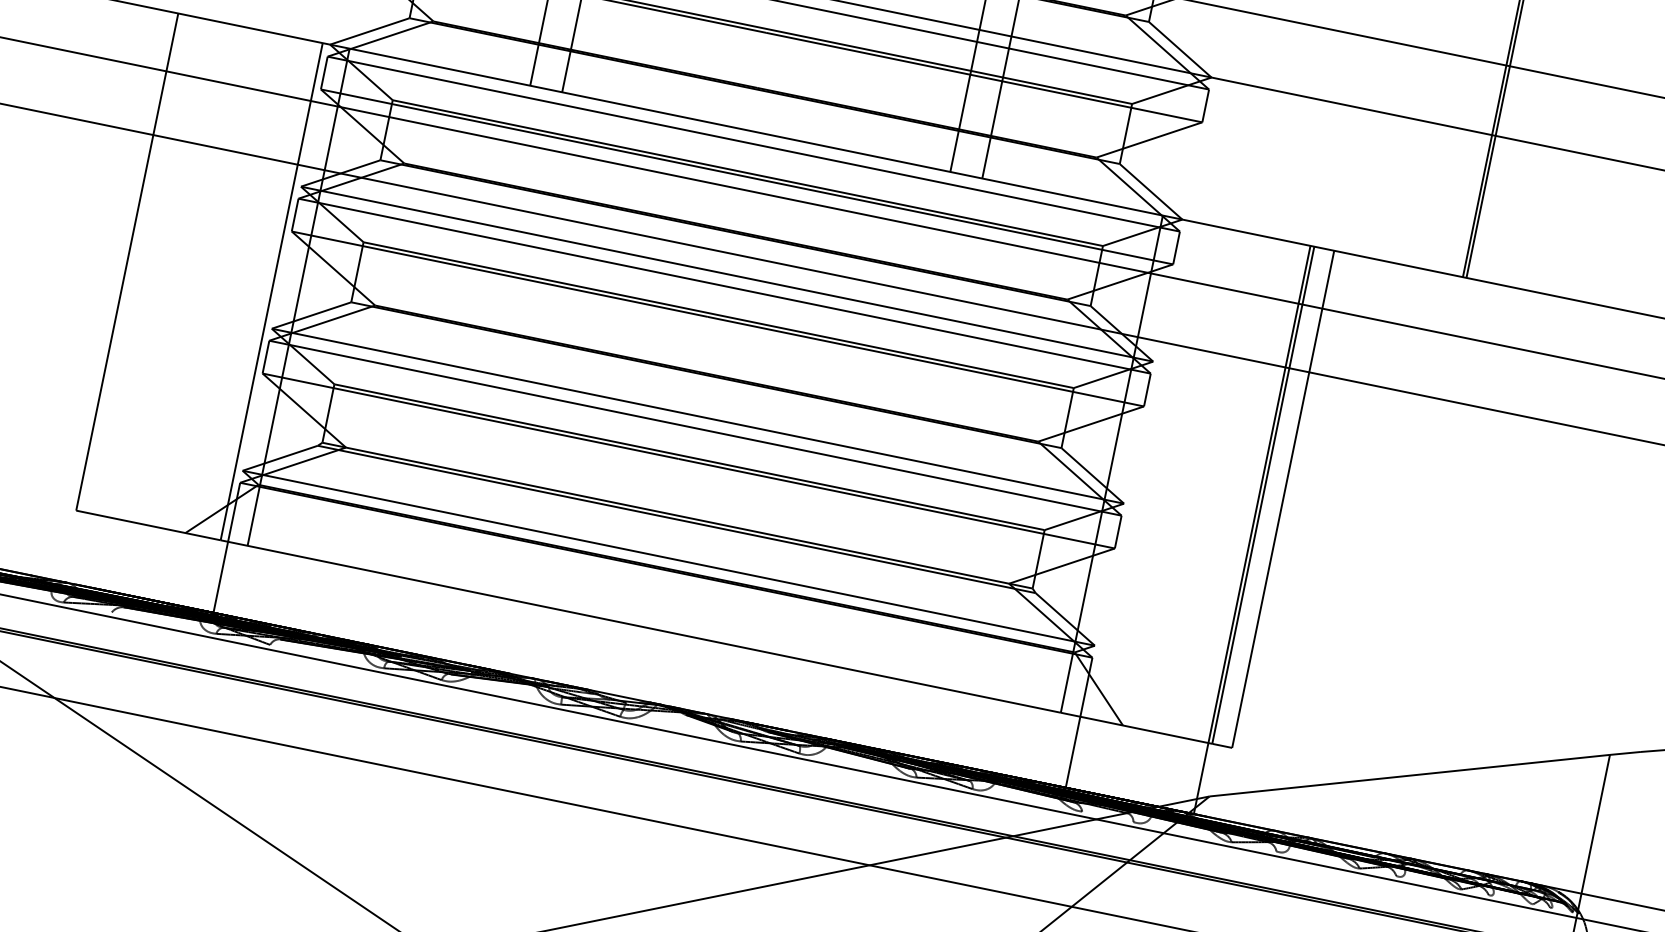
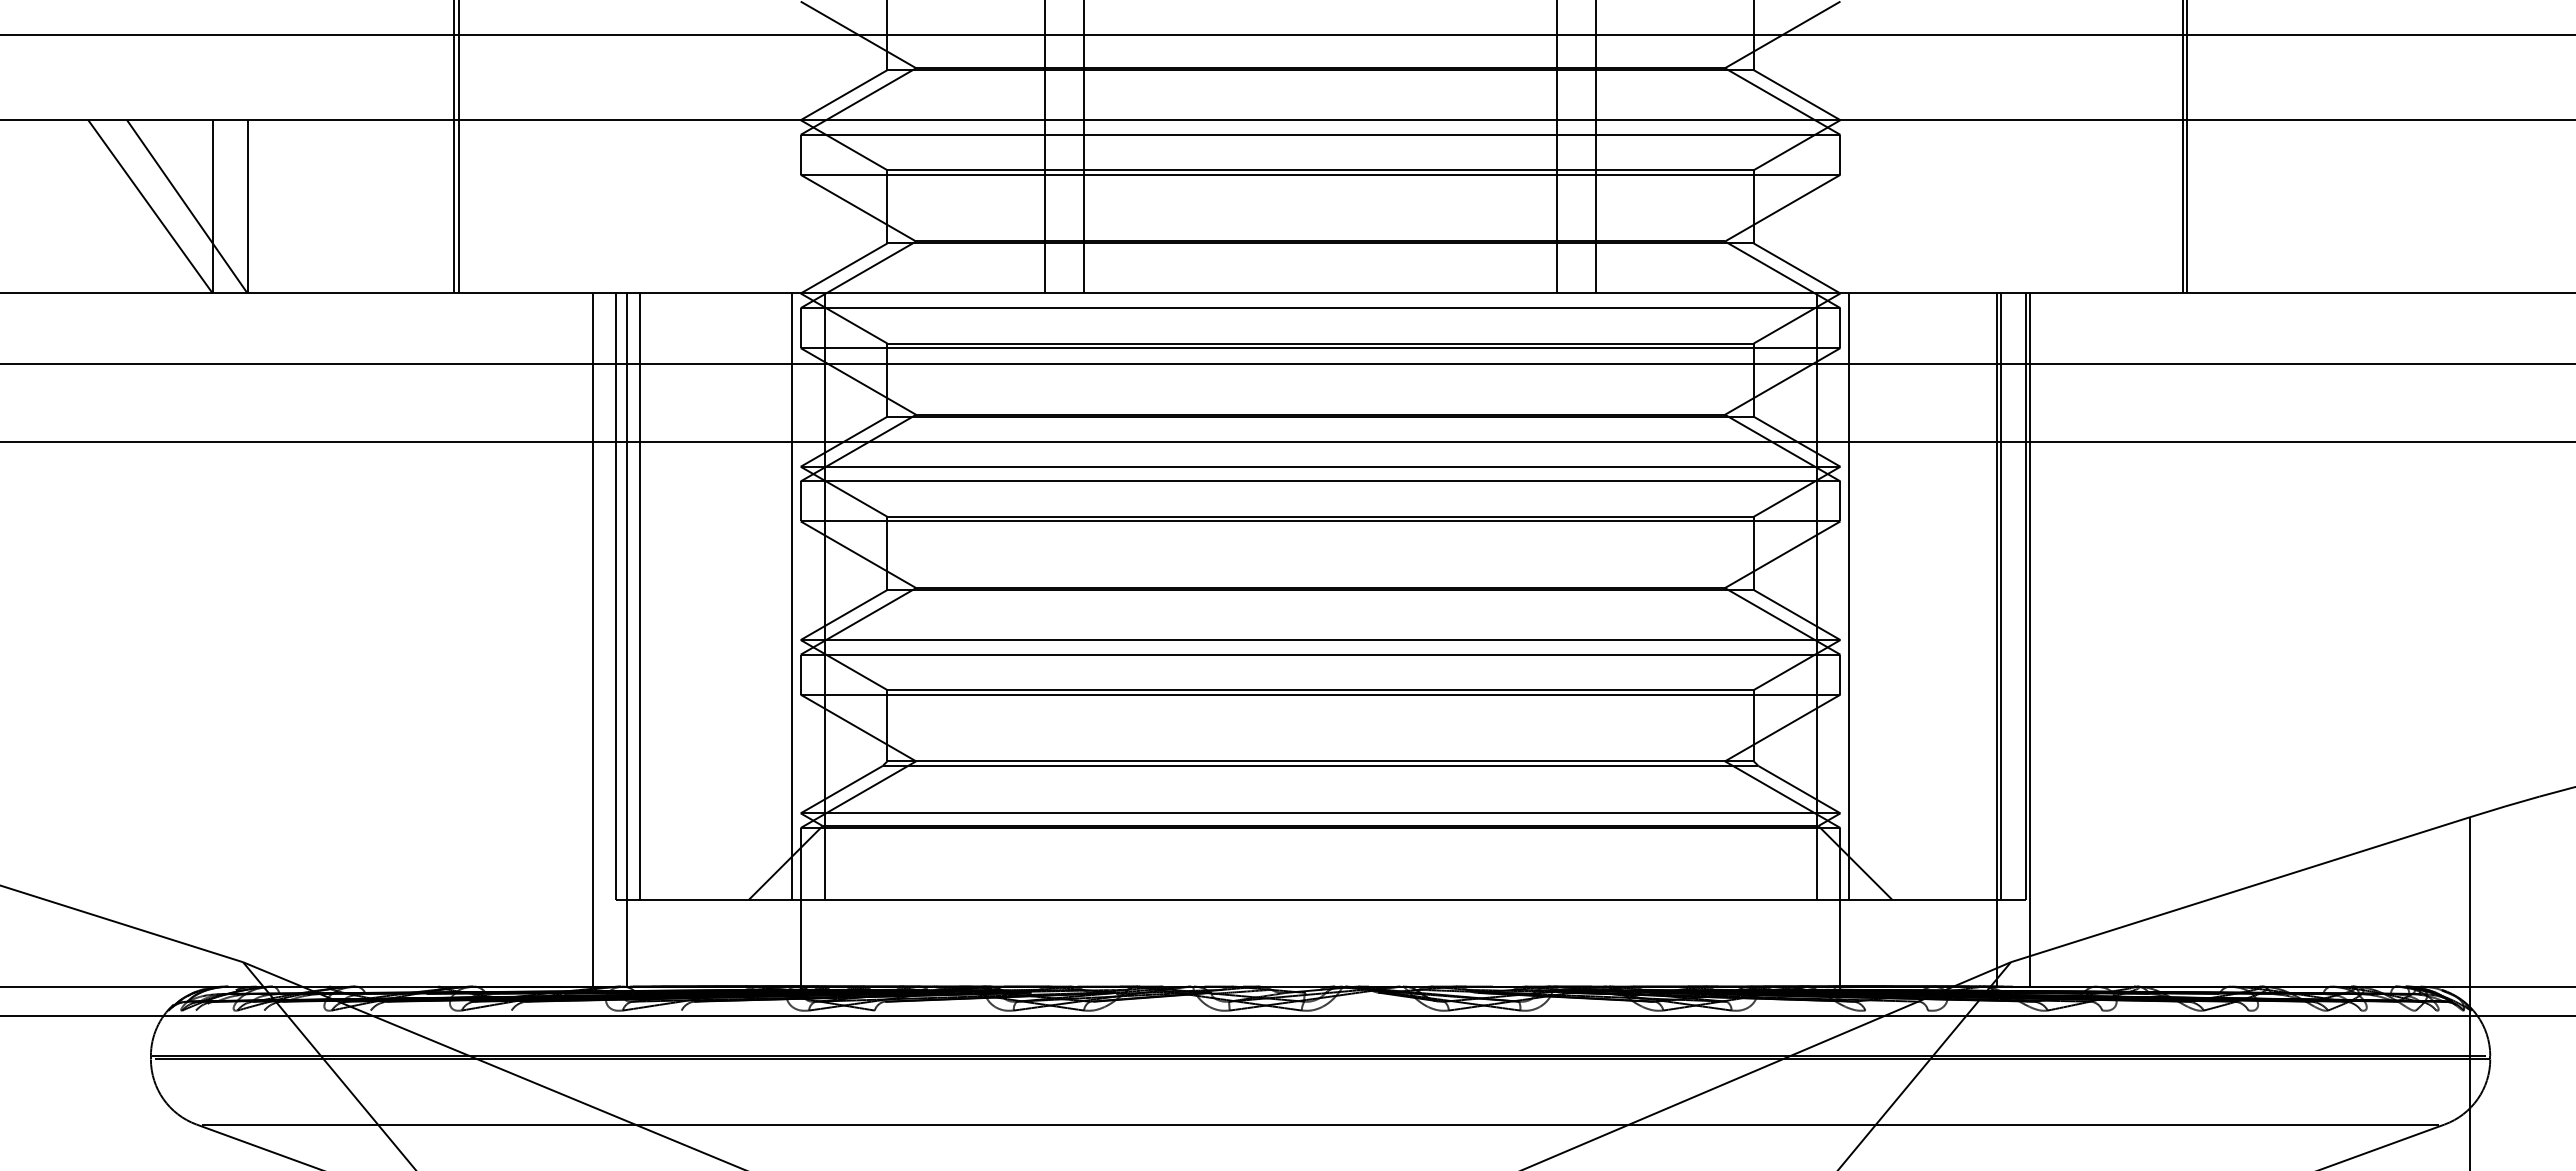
line: (146, 265) -> (639, 596), added
line: (102, 293) -> (593, 639), added
line: (129, 298) -> (626, 639), added
line: (1138, 469) -> (1849, 596), added
line: (1279, 535) -> (2029, 639), added

